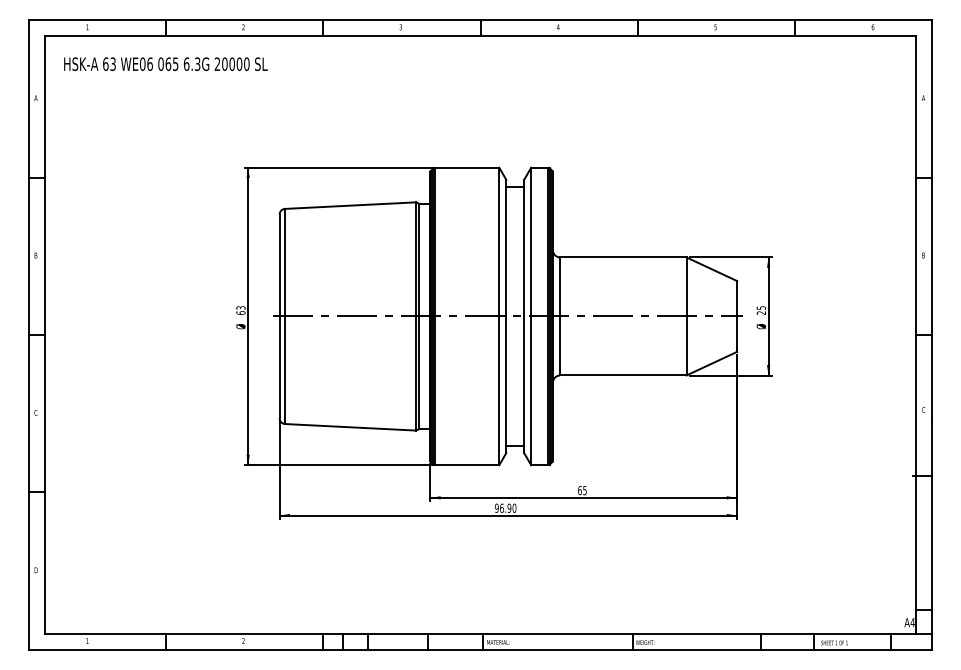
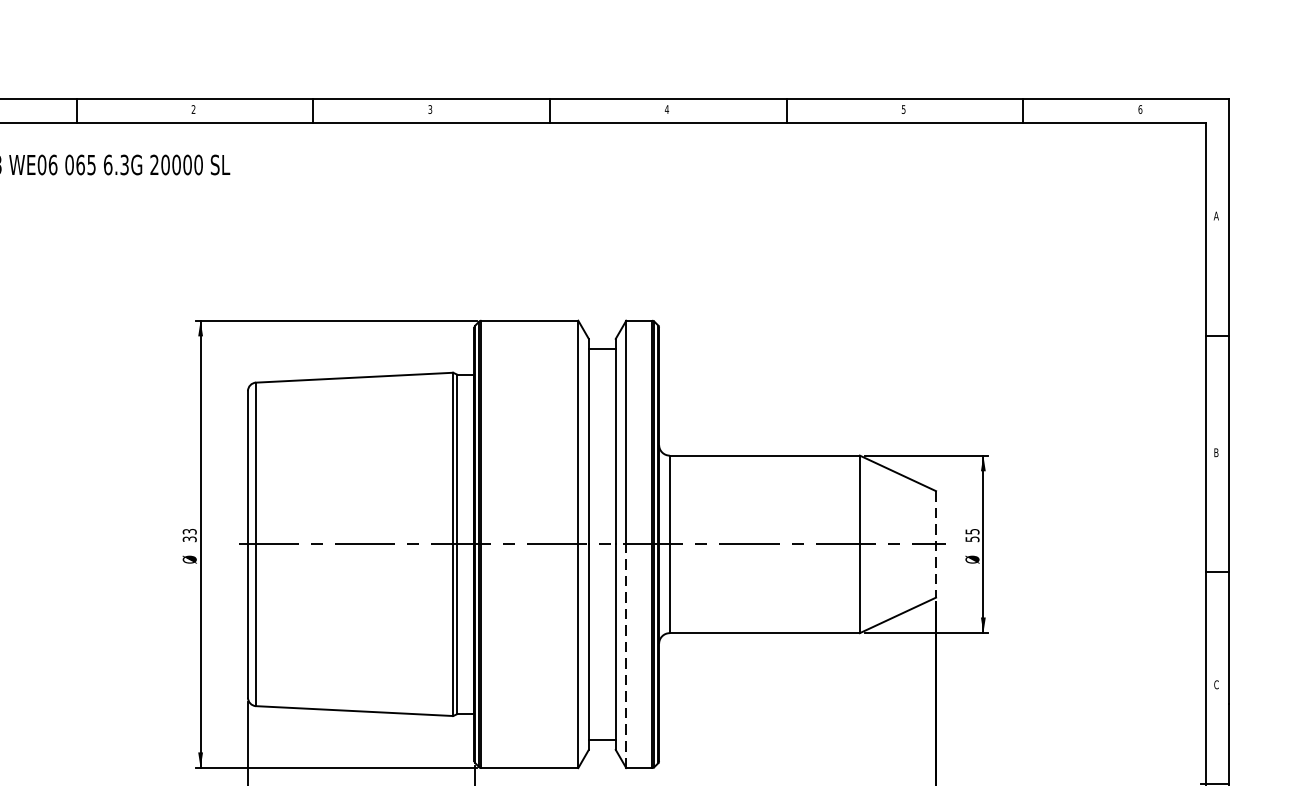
text: (240, 312) -> (189, 538), 63 -> 33
text: (761, 312) -> (972, 538), 25 -> 55
line: (737, 316) -> (936, 544), solid -> dashed
line: (531, 390) -> (626, 655), solid -> dashed

